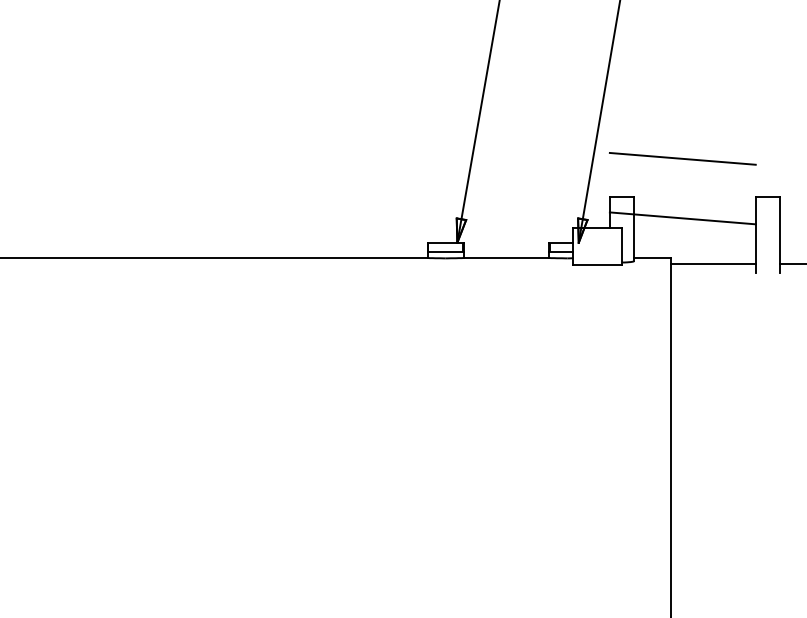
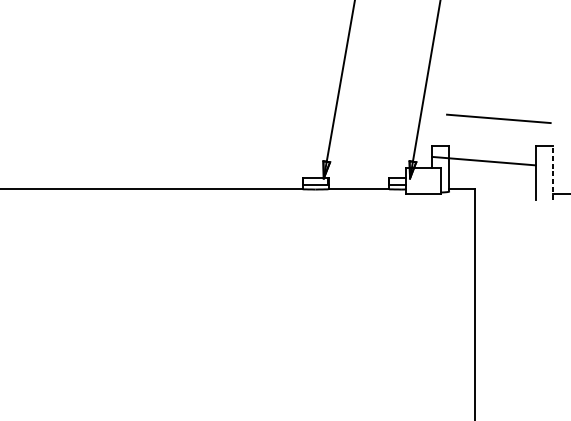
line: (682, 158) -> (498, 118), moved
line: (780, 235) -> (553, 173), solid -> dashed
line: (712, 264) -> (505, 193), removed

